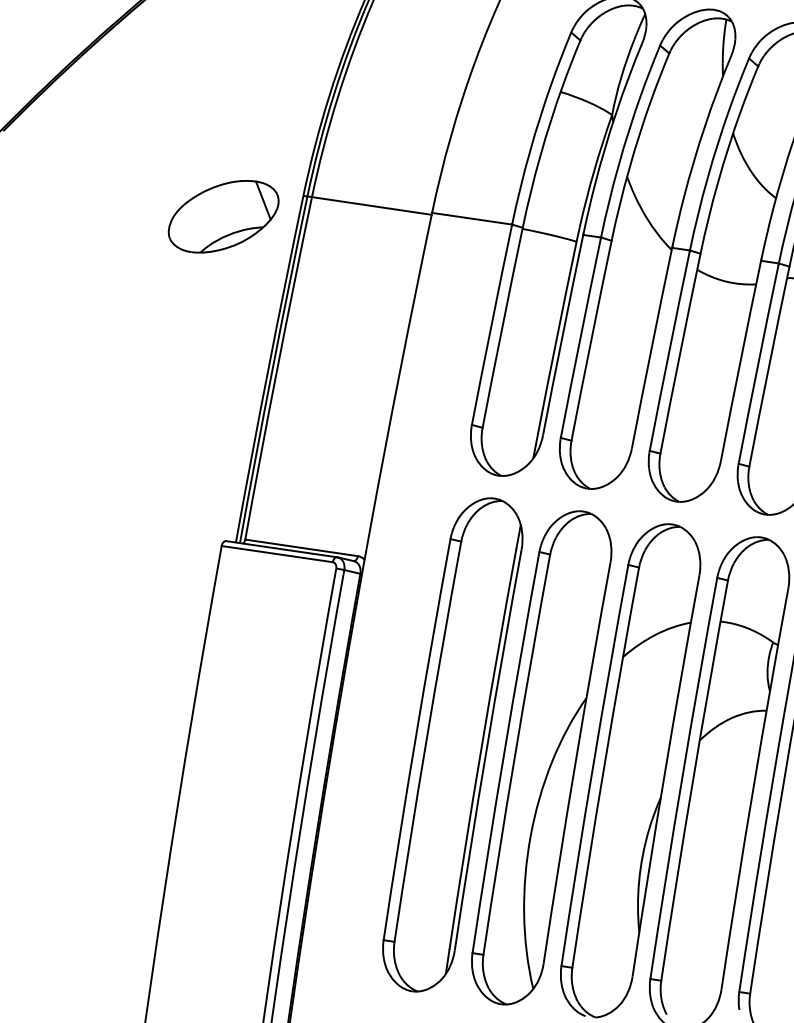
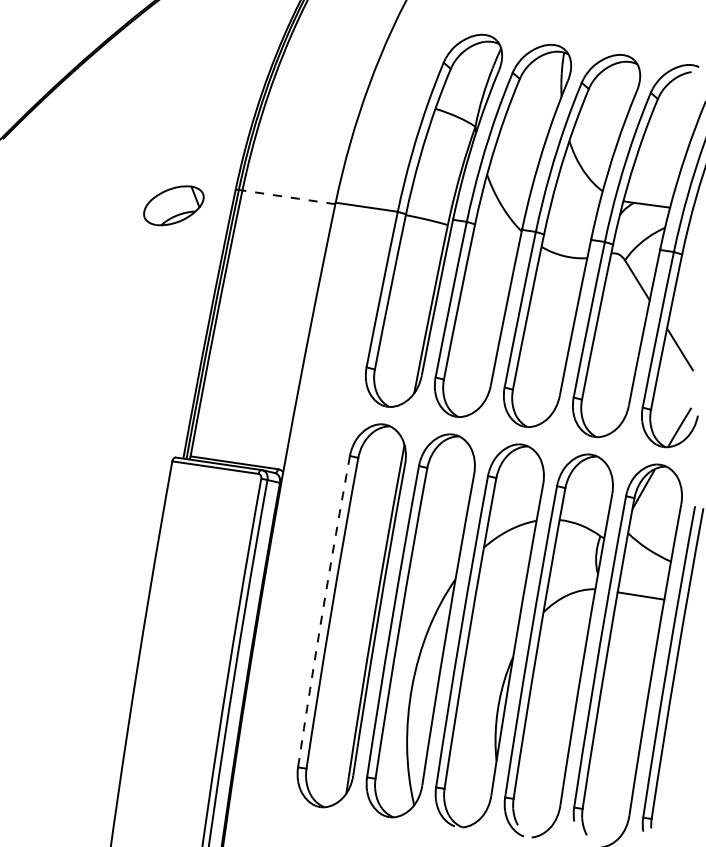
line: (371, 206) -> (288, 197), solid -> dashed
part: (223, 216) -> (173, 205), size x0.7
arc: (415, 739) -> (322, 611), solid -> dashed

